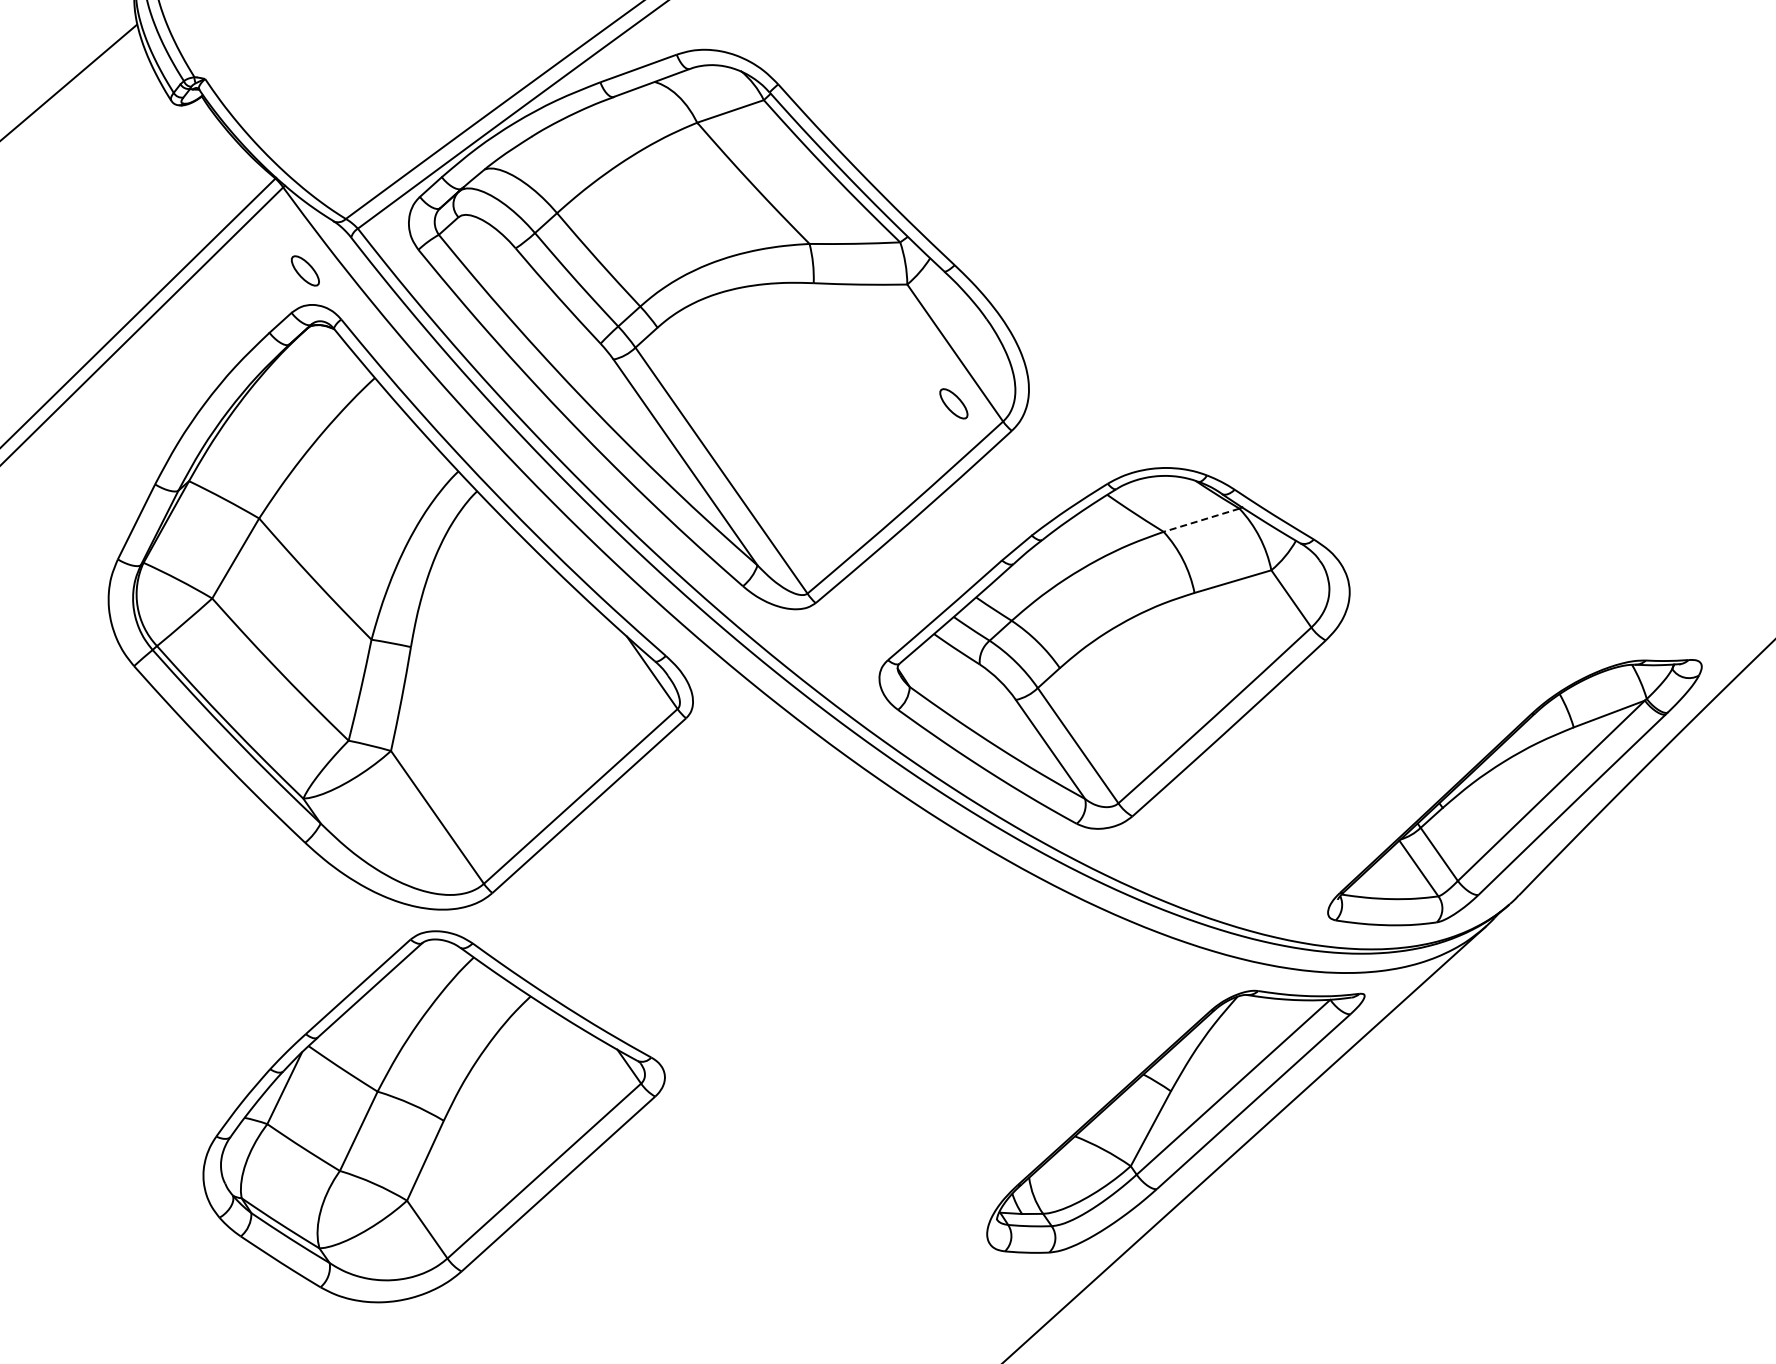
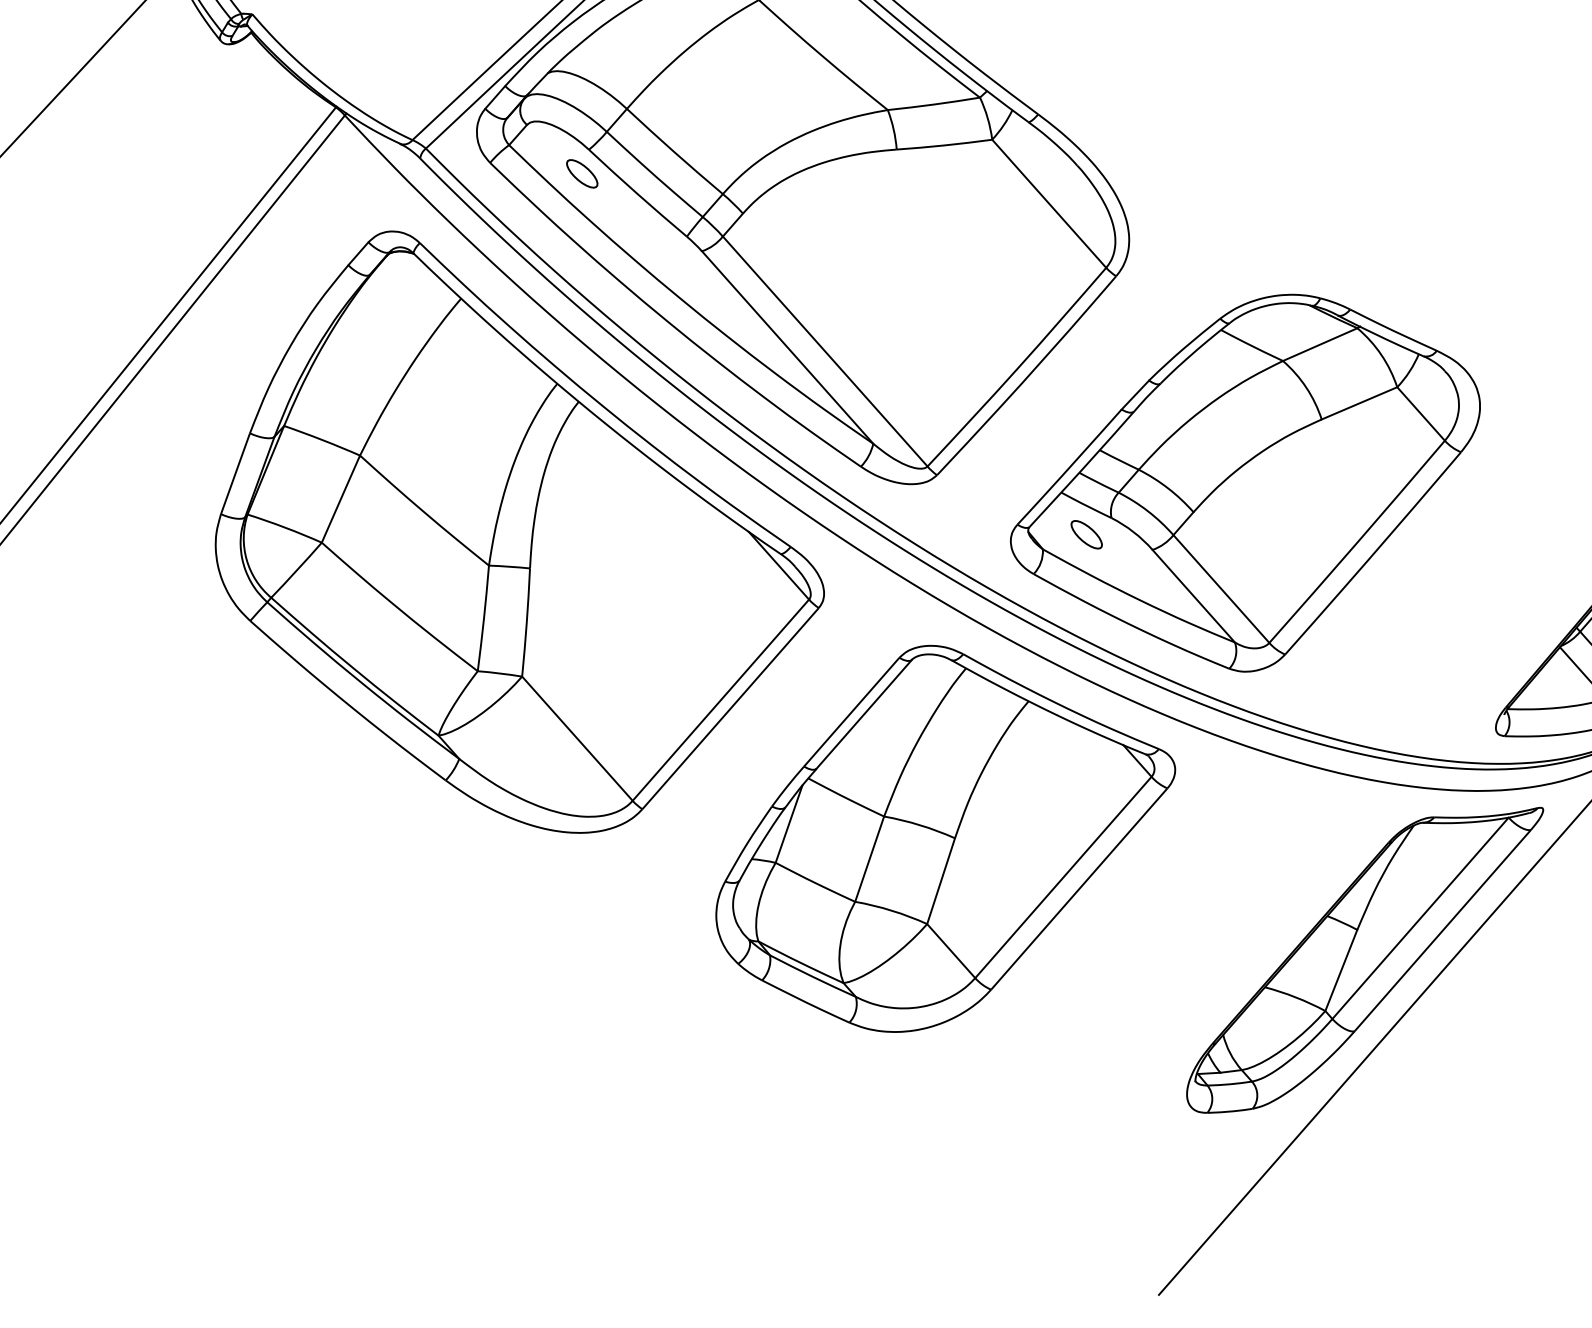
part: (305, 270) -> (582, 173), moved
part: (953, 403) -> (1086, 534), moved
line: (1201, 520) -> (1320, 344), dashed -> solid
part: (433, 1116) -> (944, 835), moved

